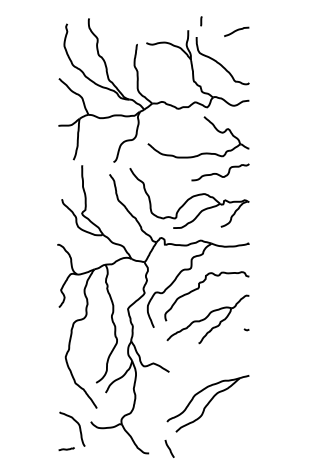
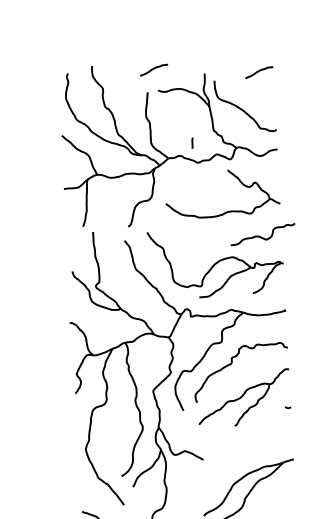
curve: (201, 21) -> (192, 143), moved
curve: (143, 24) -> (153, 69), added
curve: (220, 174) -> (263, 236), moved

